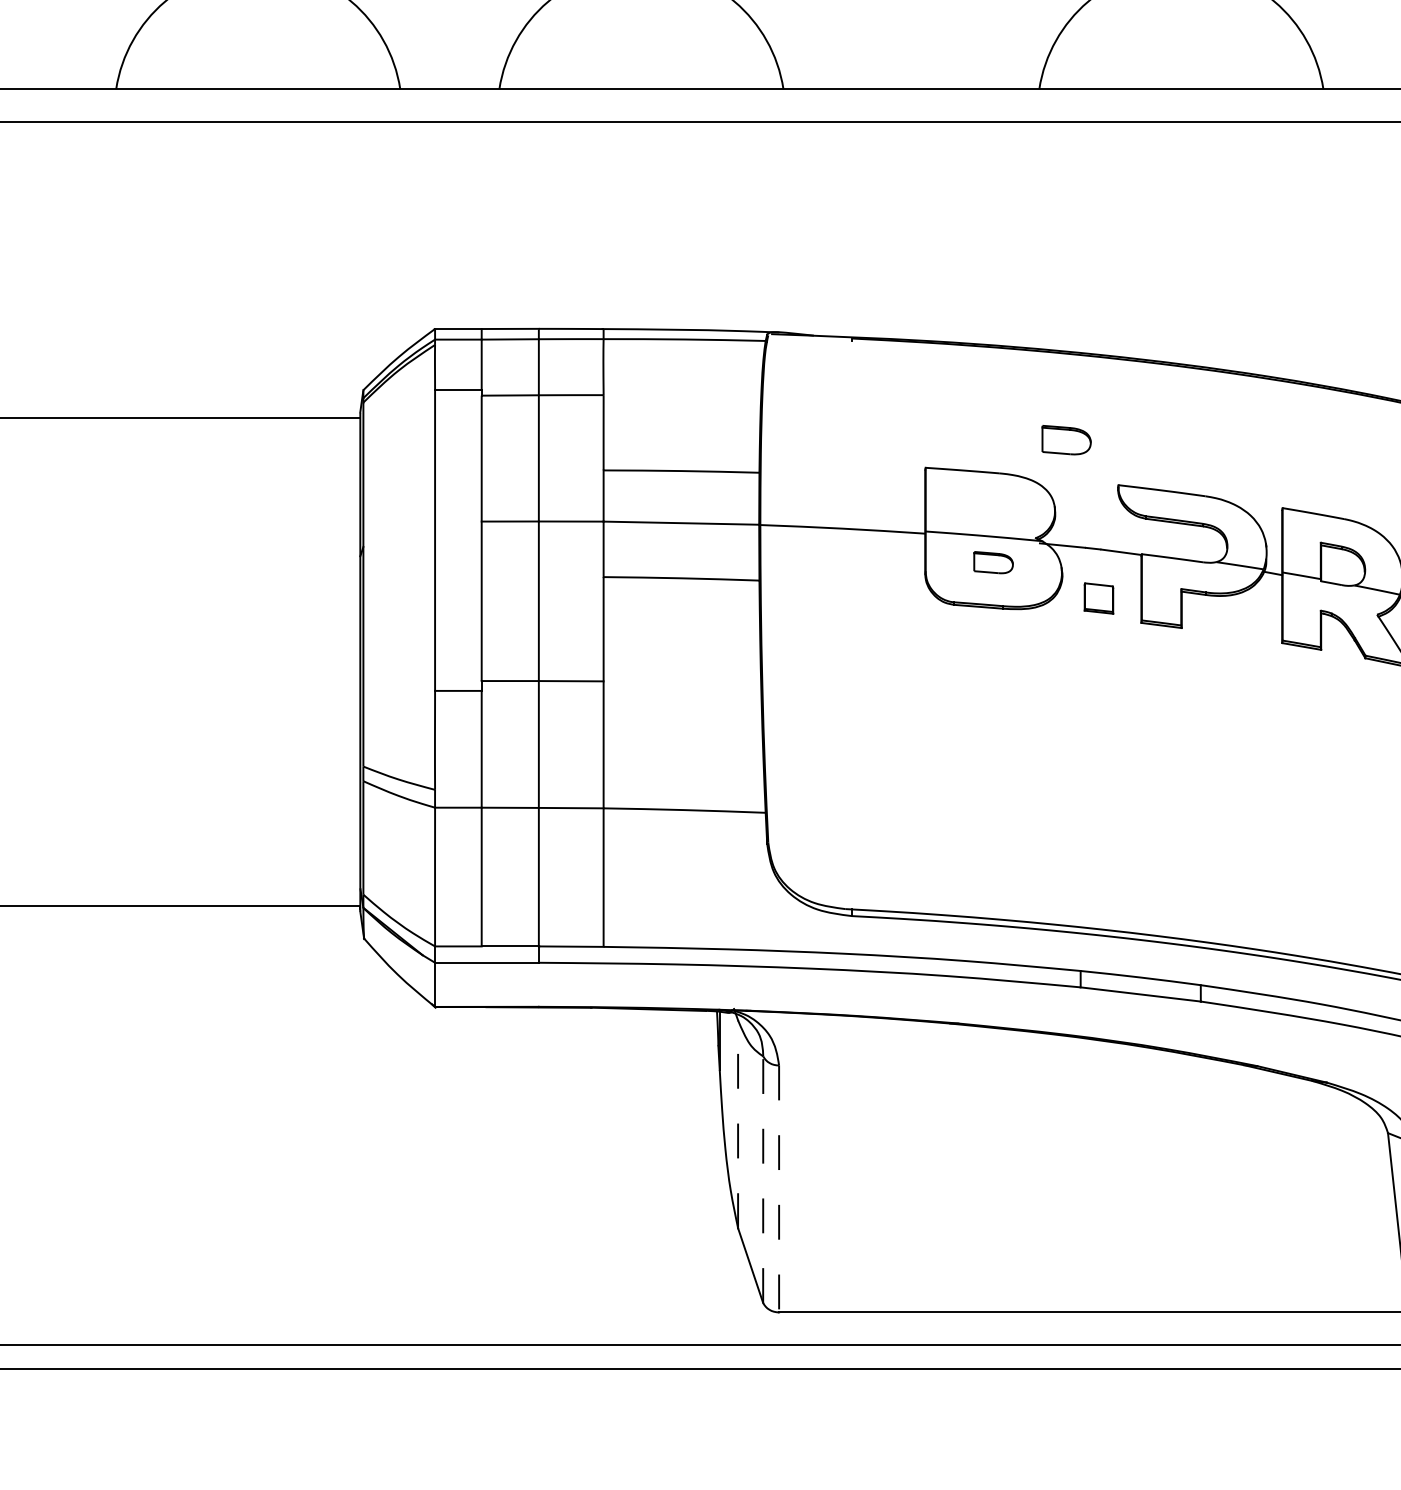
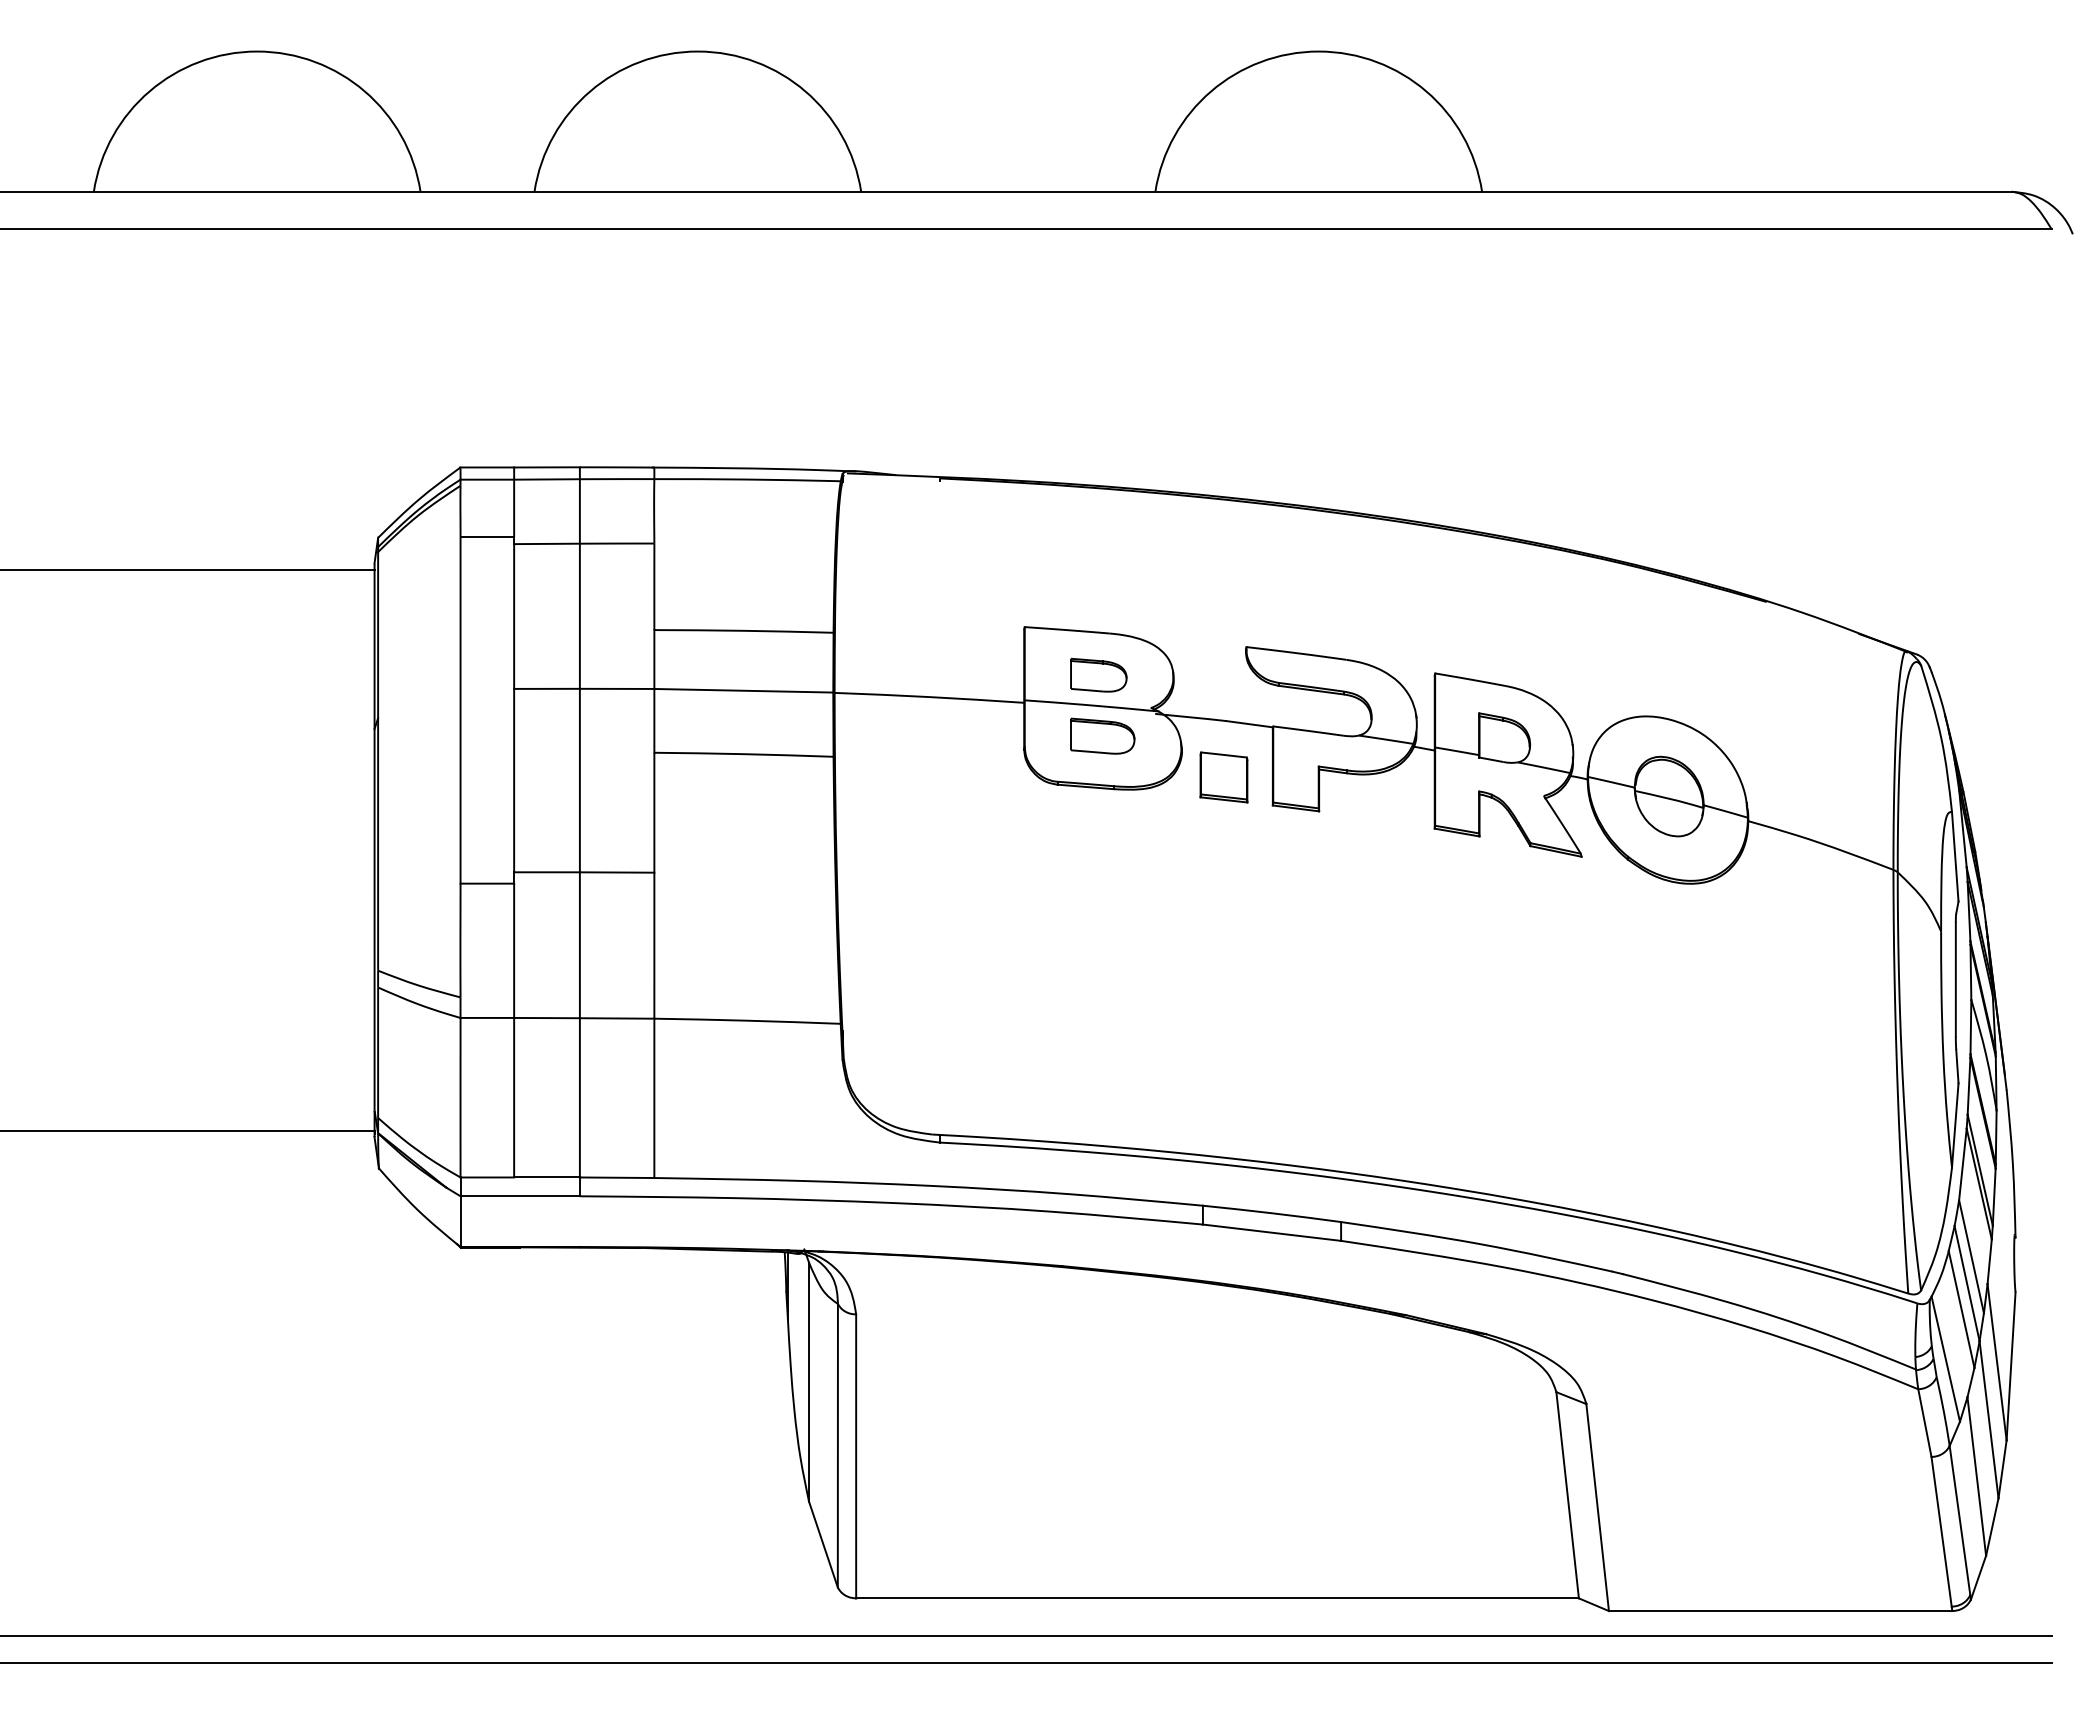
part: (1066, 439) -> (1098, 674), moved
part: (993, 562) -> (1102, 735), size x1.43
part: (1098, 598) -> (1223, 777), size x1.43
line: (738, 1123) -> (809, 1381), dashed -> solid
line: (762, 1179) -> (837, 1445), dashed -> solid
line: (779, 1189) -> (856, 1456), dashed -> solid

